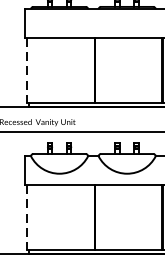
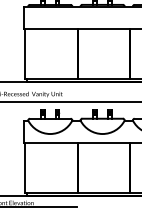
line: (27, 71) -> (25, 54), dashed -> solid
line: (27, 218) -> (25, 168), dashed -> solid

